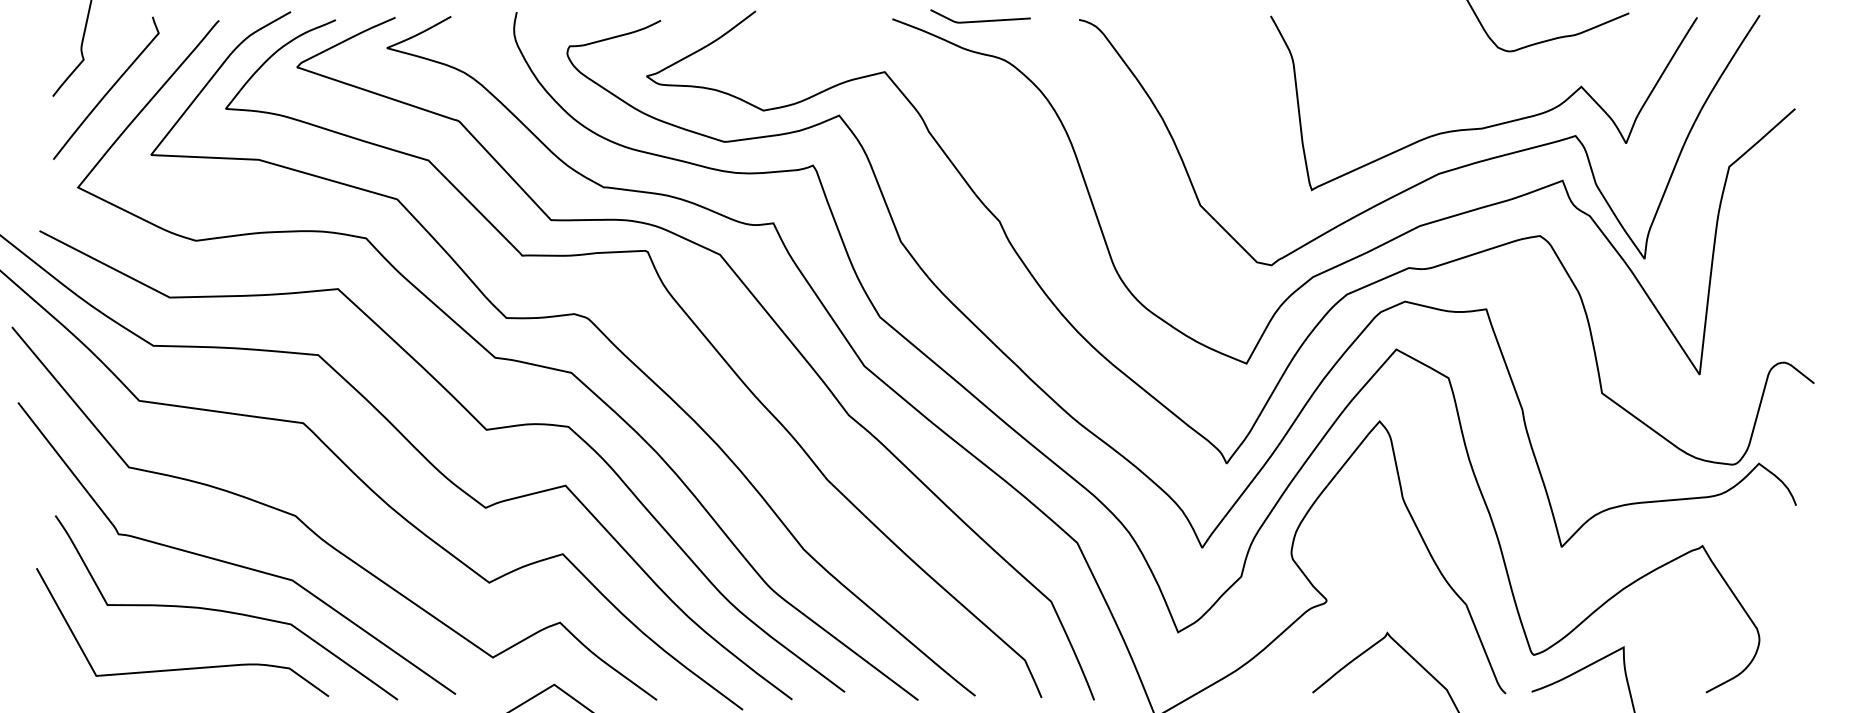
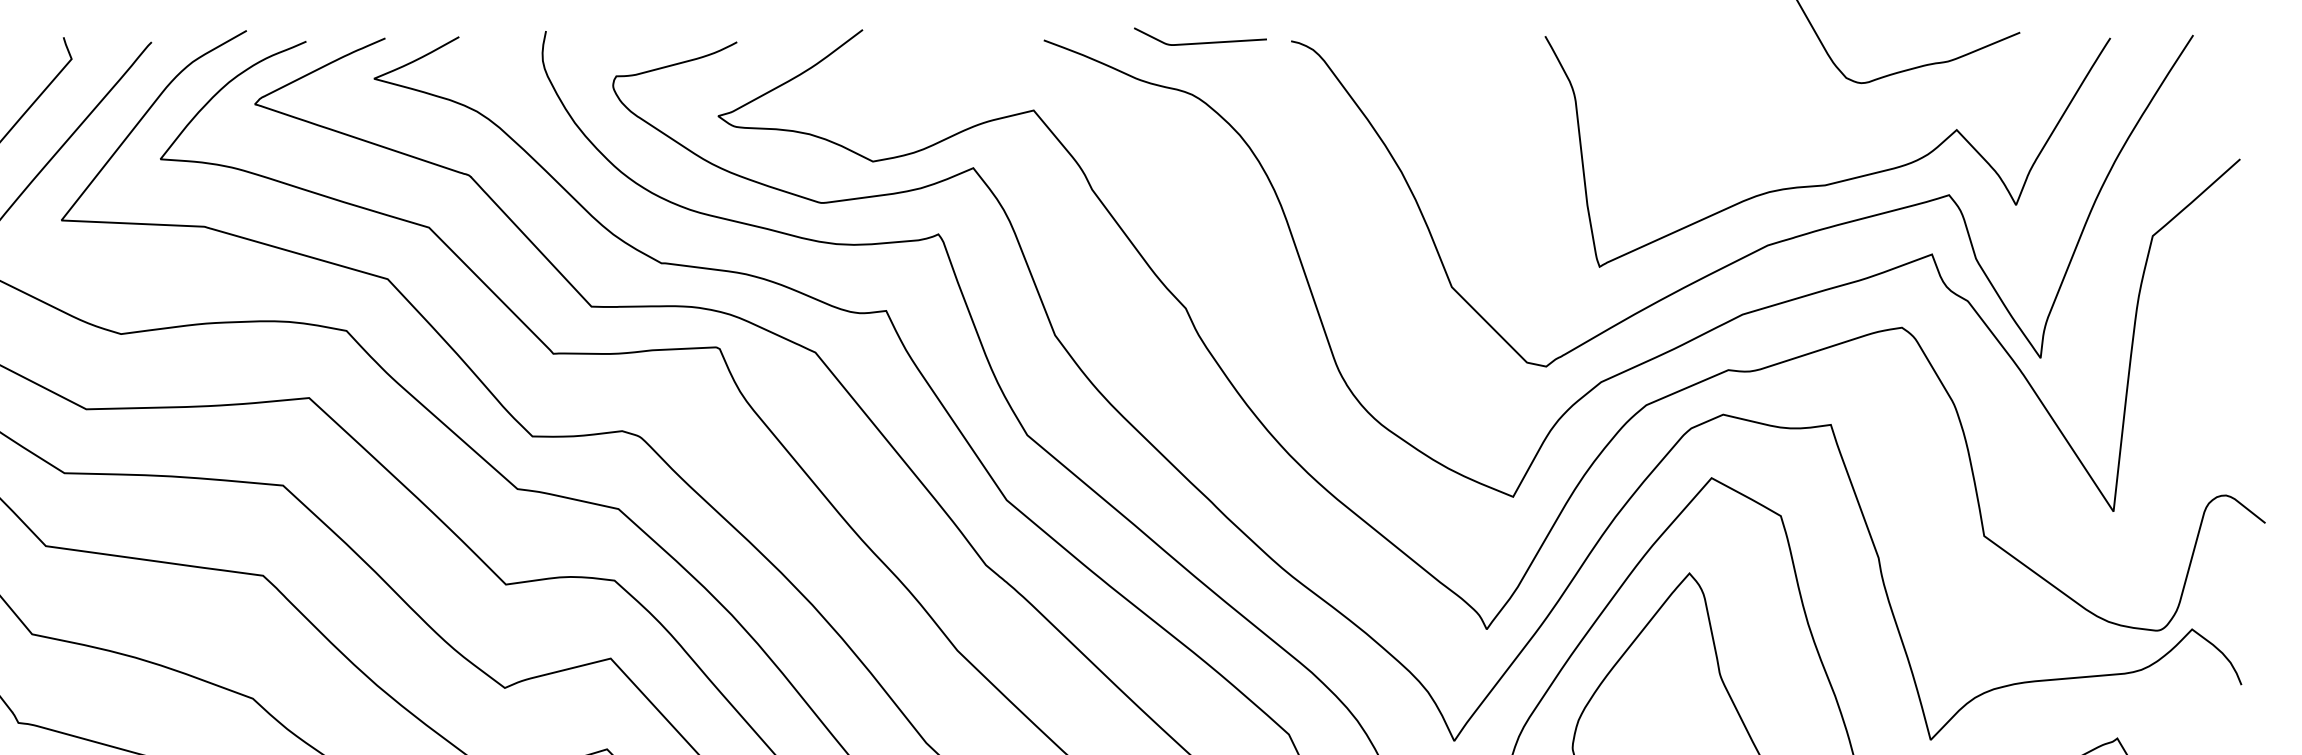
curve: (980, 20) -> (1200, 42), moved

